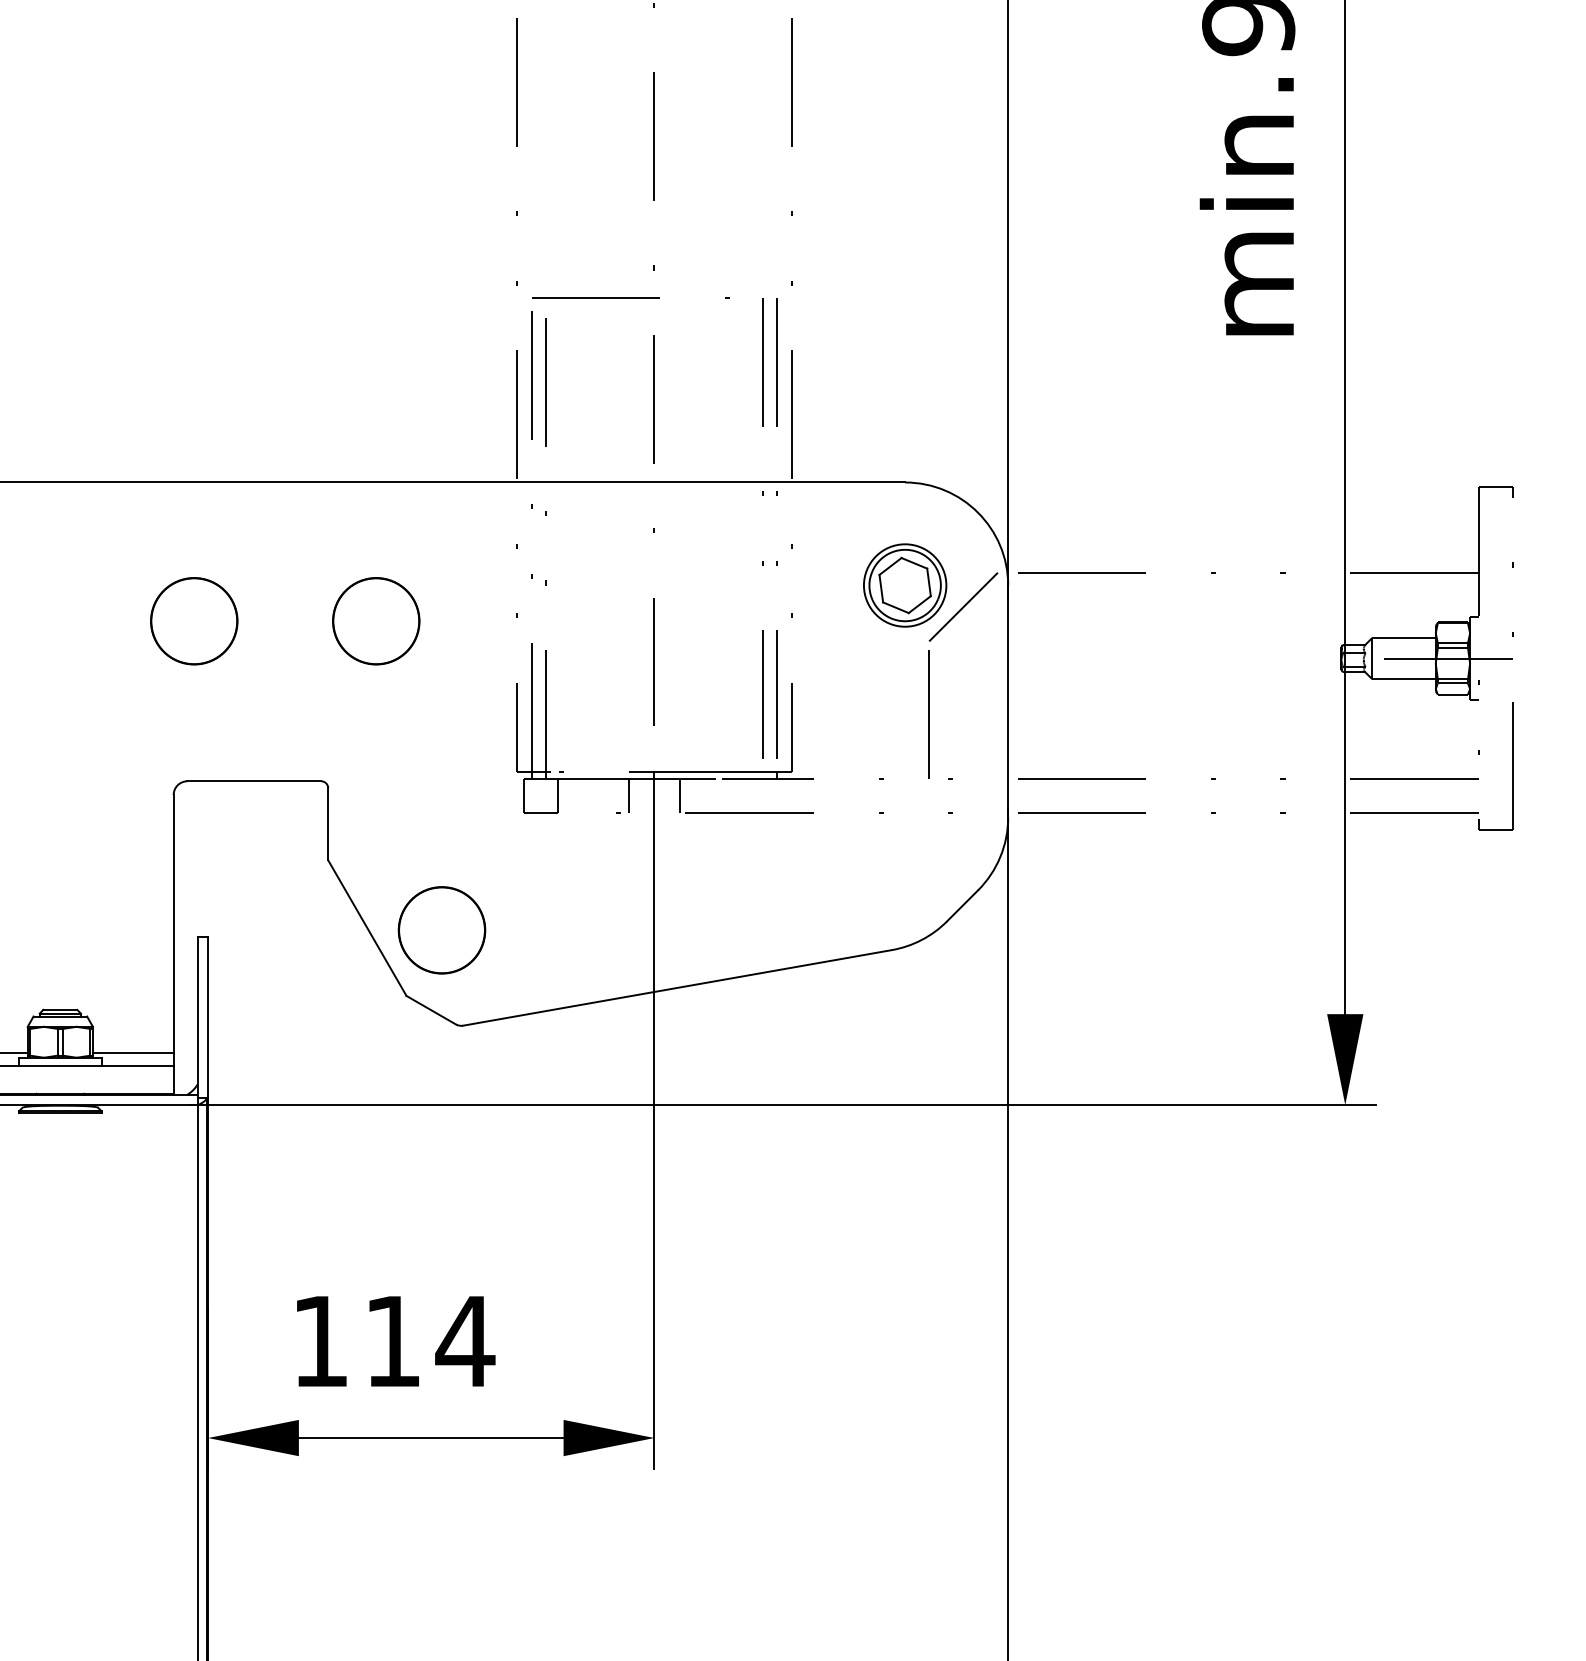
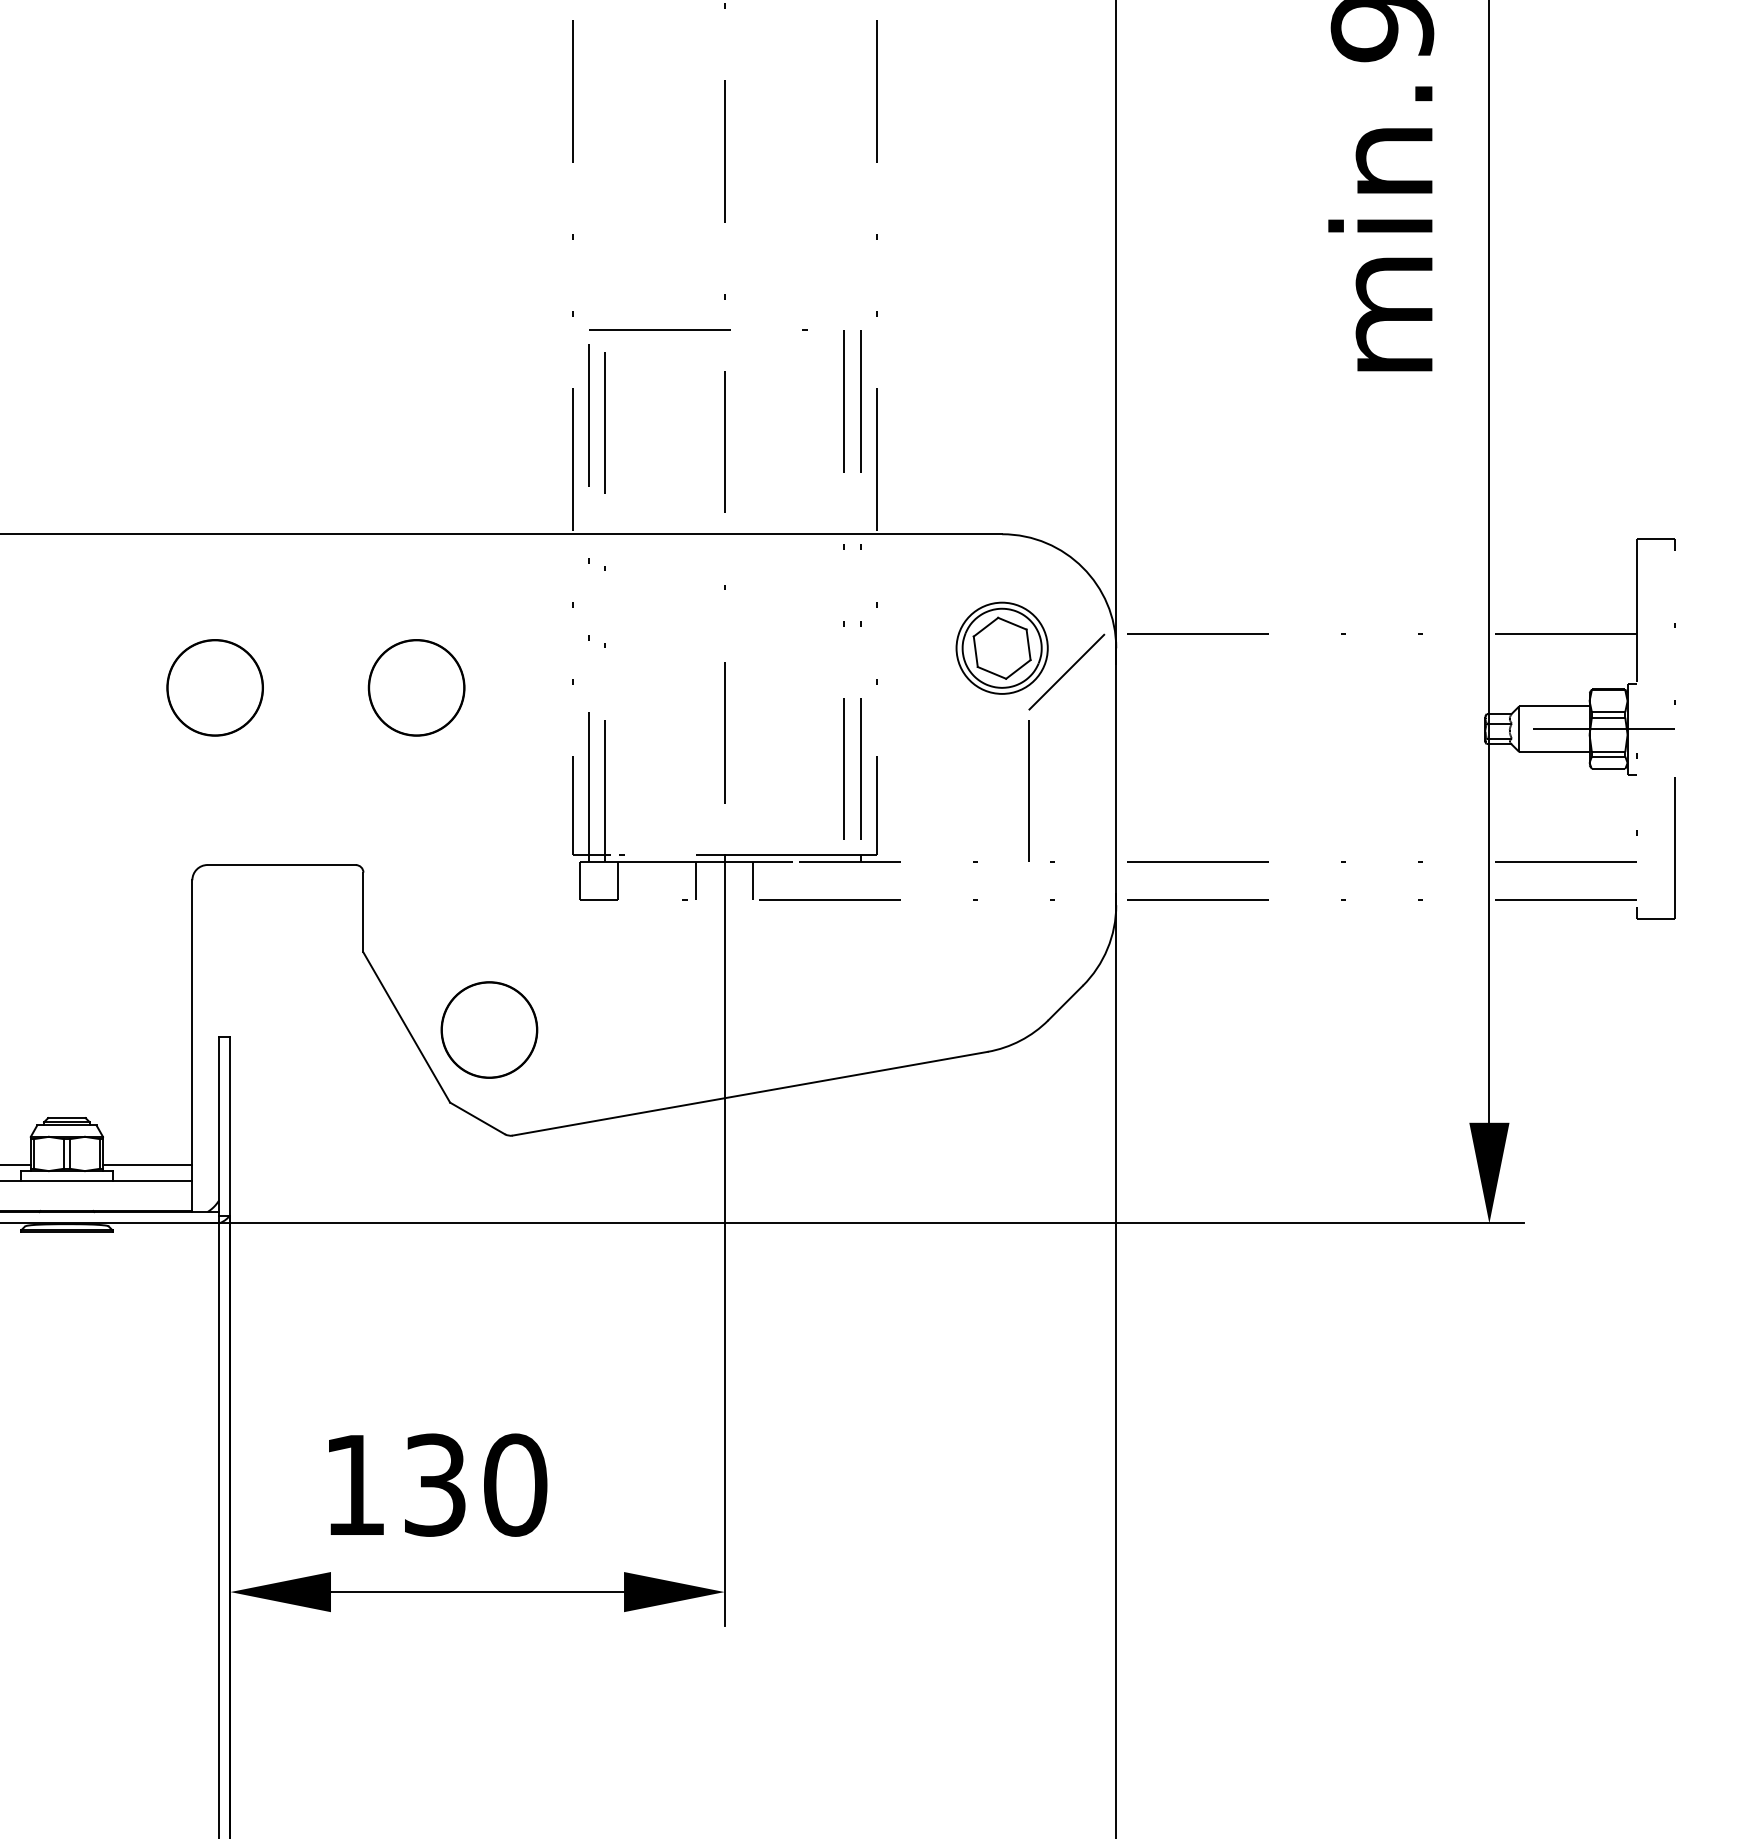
text: (430, 1340) -> (476, 1484), 114 -> 130

